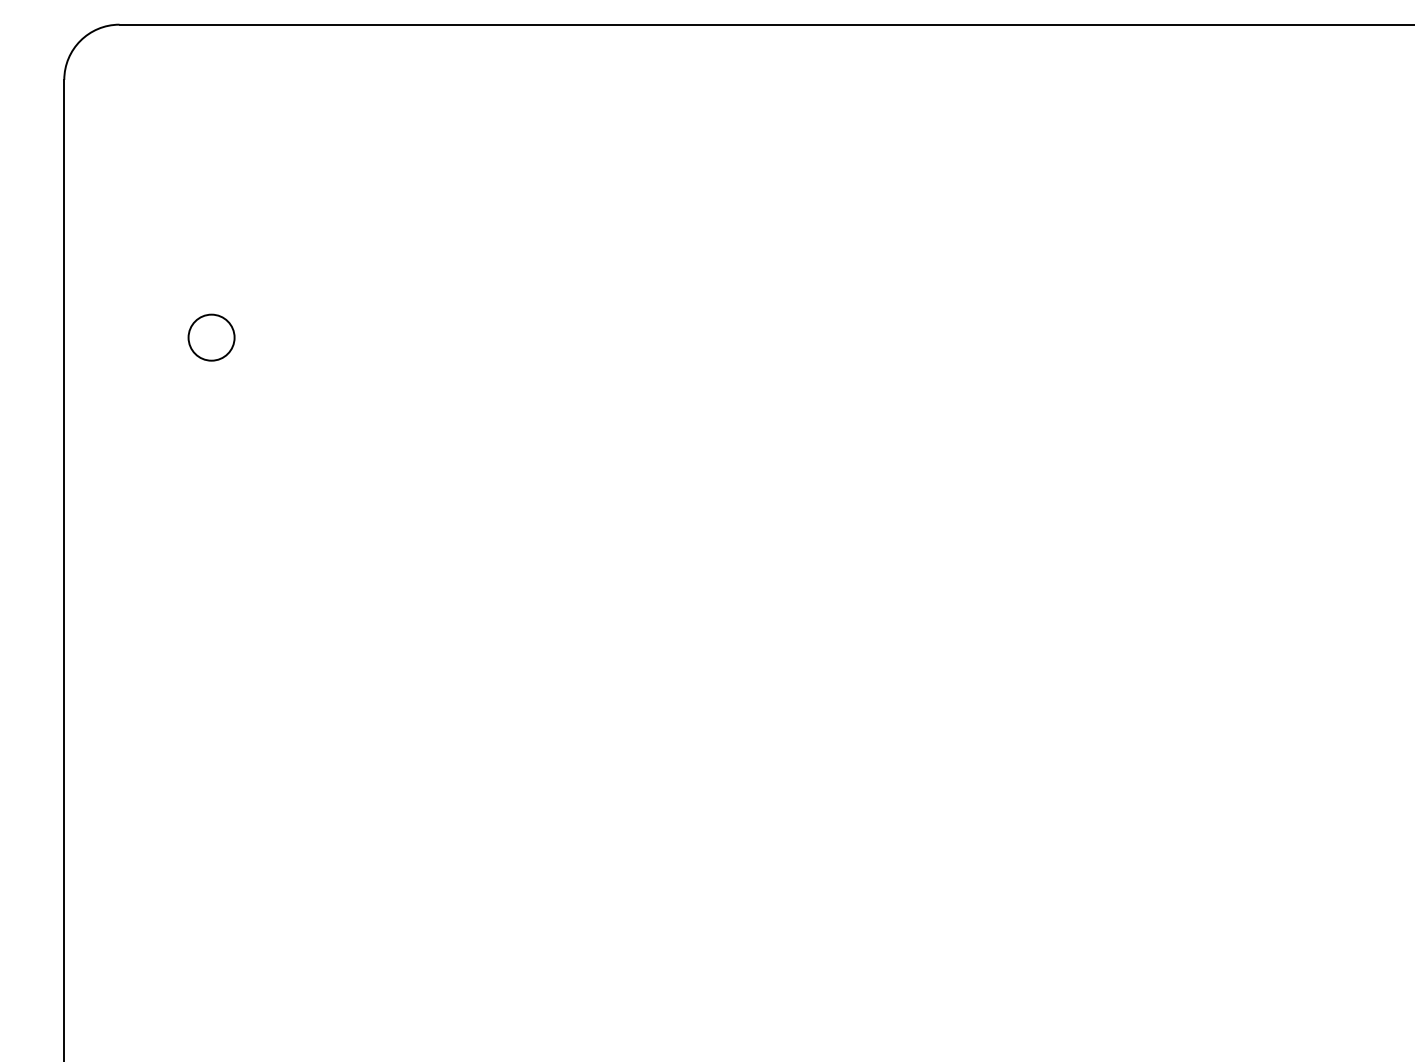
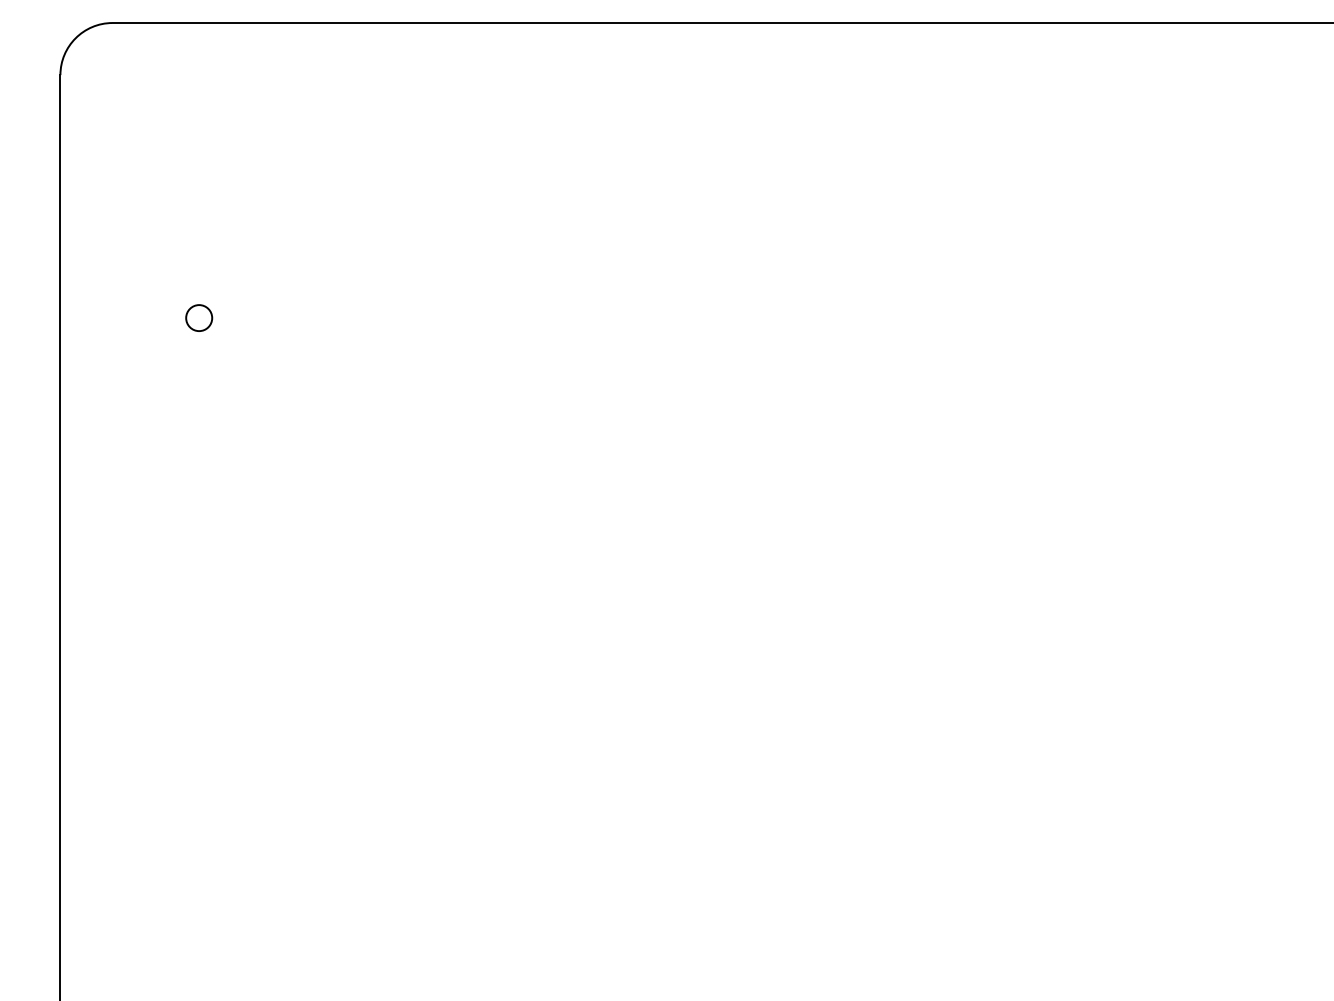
circle: (210, 336) -> (198, 317), size x0.6

